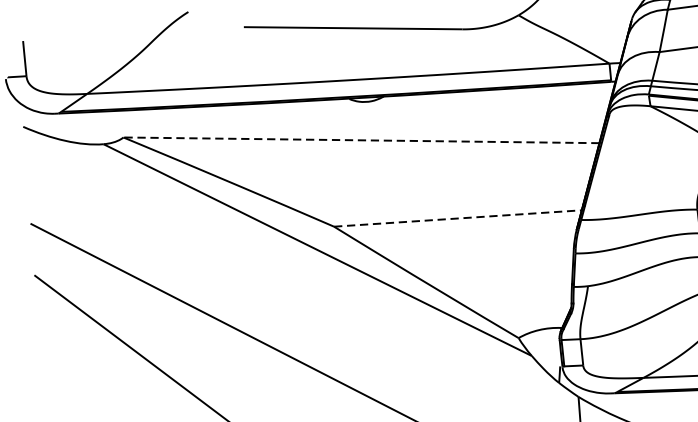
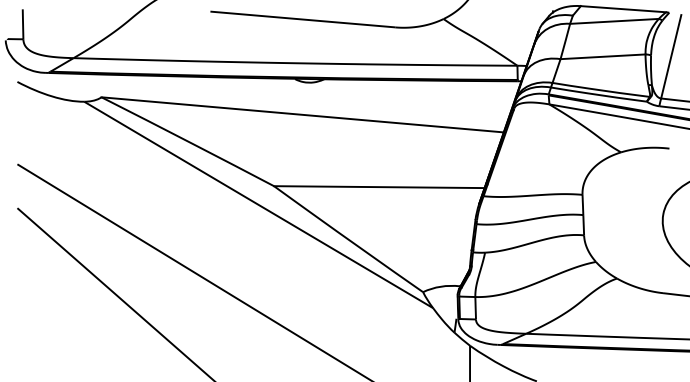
line: (361, 139) -> (302, 114), dashed -> solid
line: (458, 218) -> (379, 187), dashed -> solid

